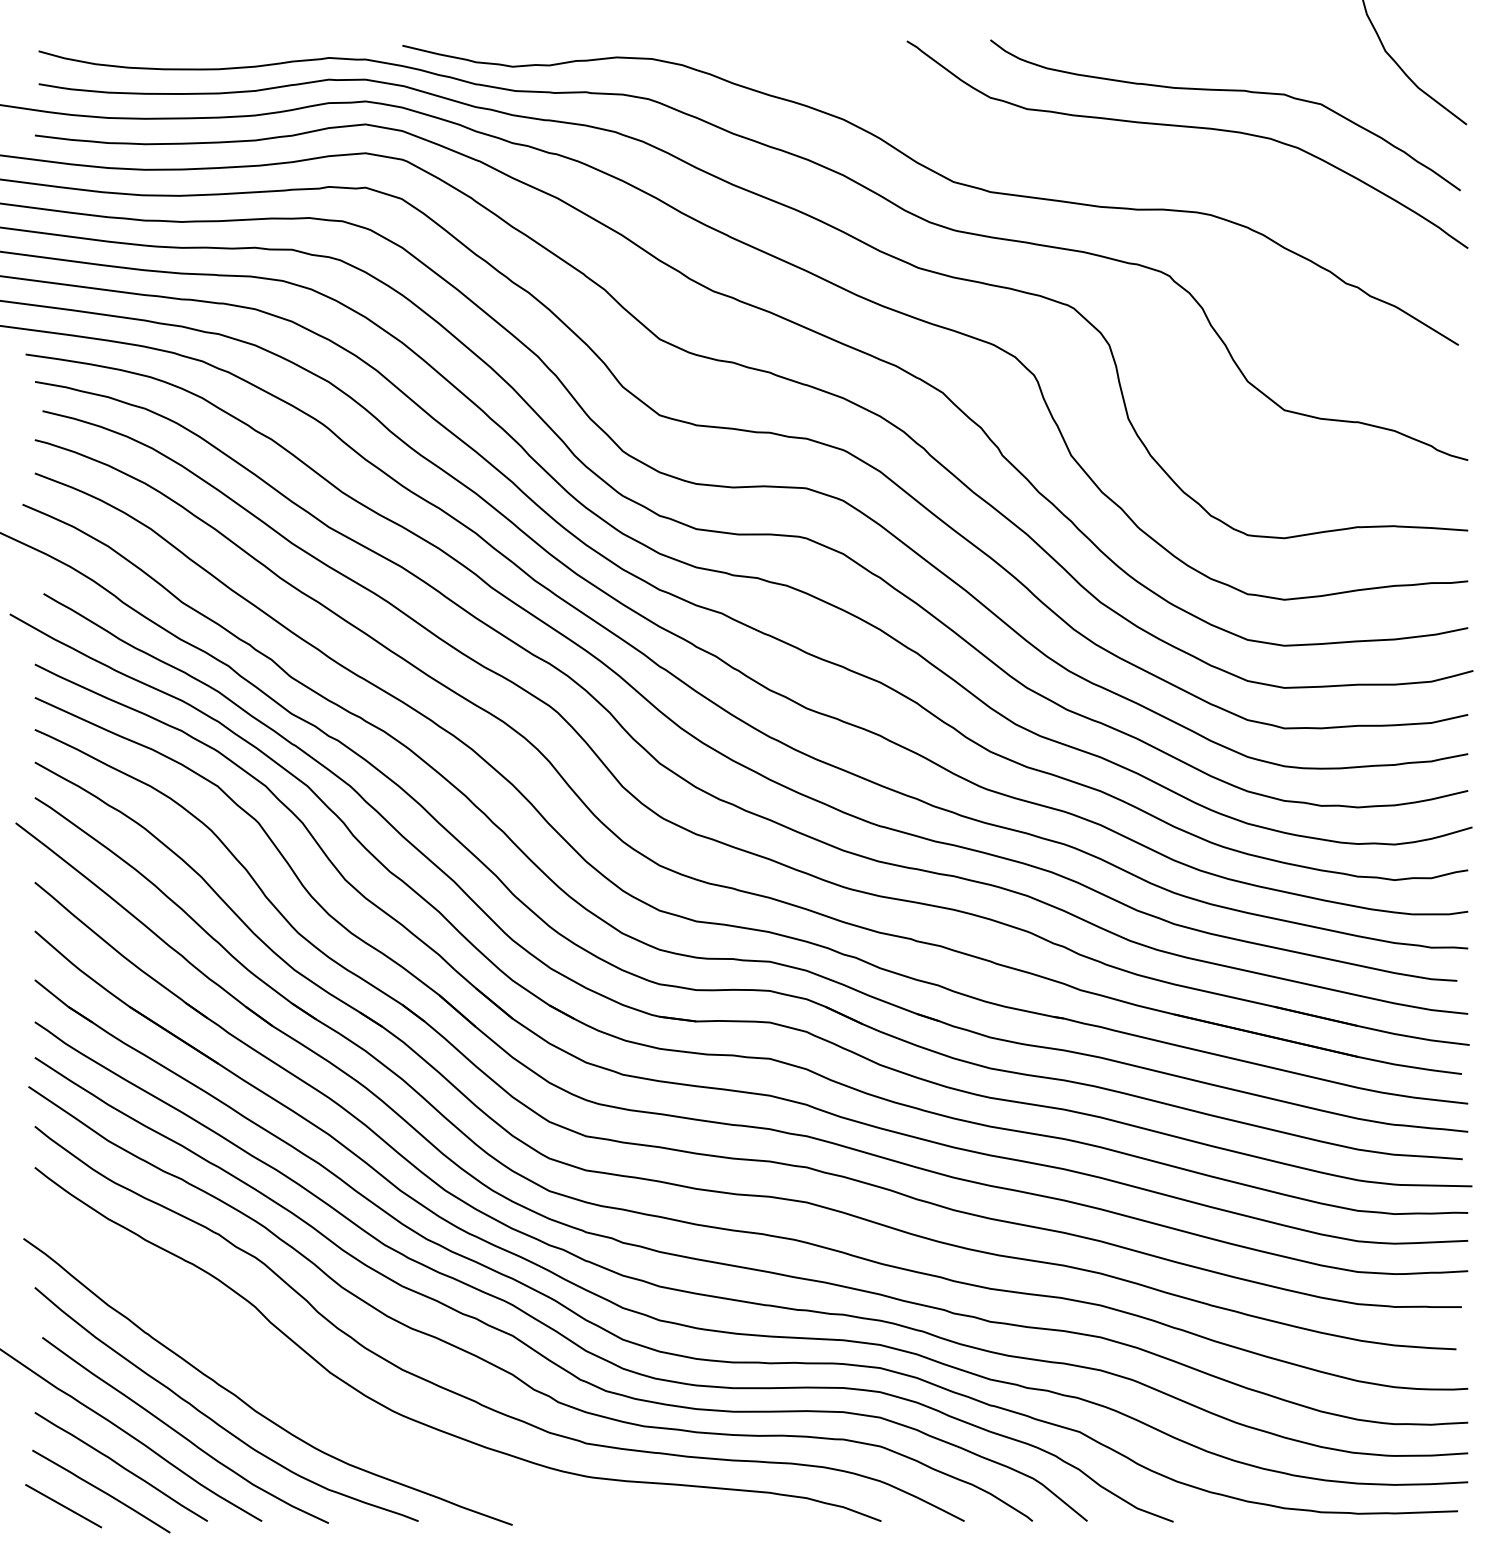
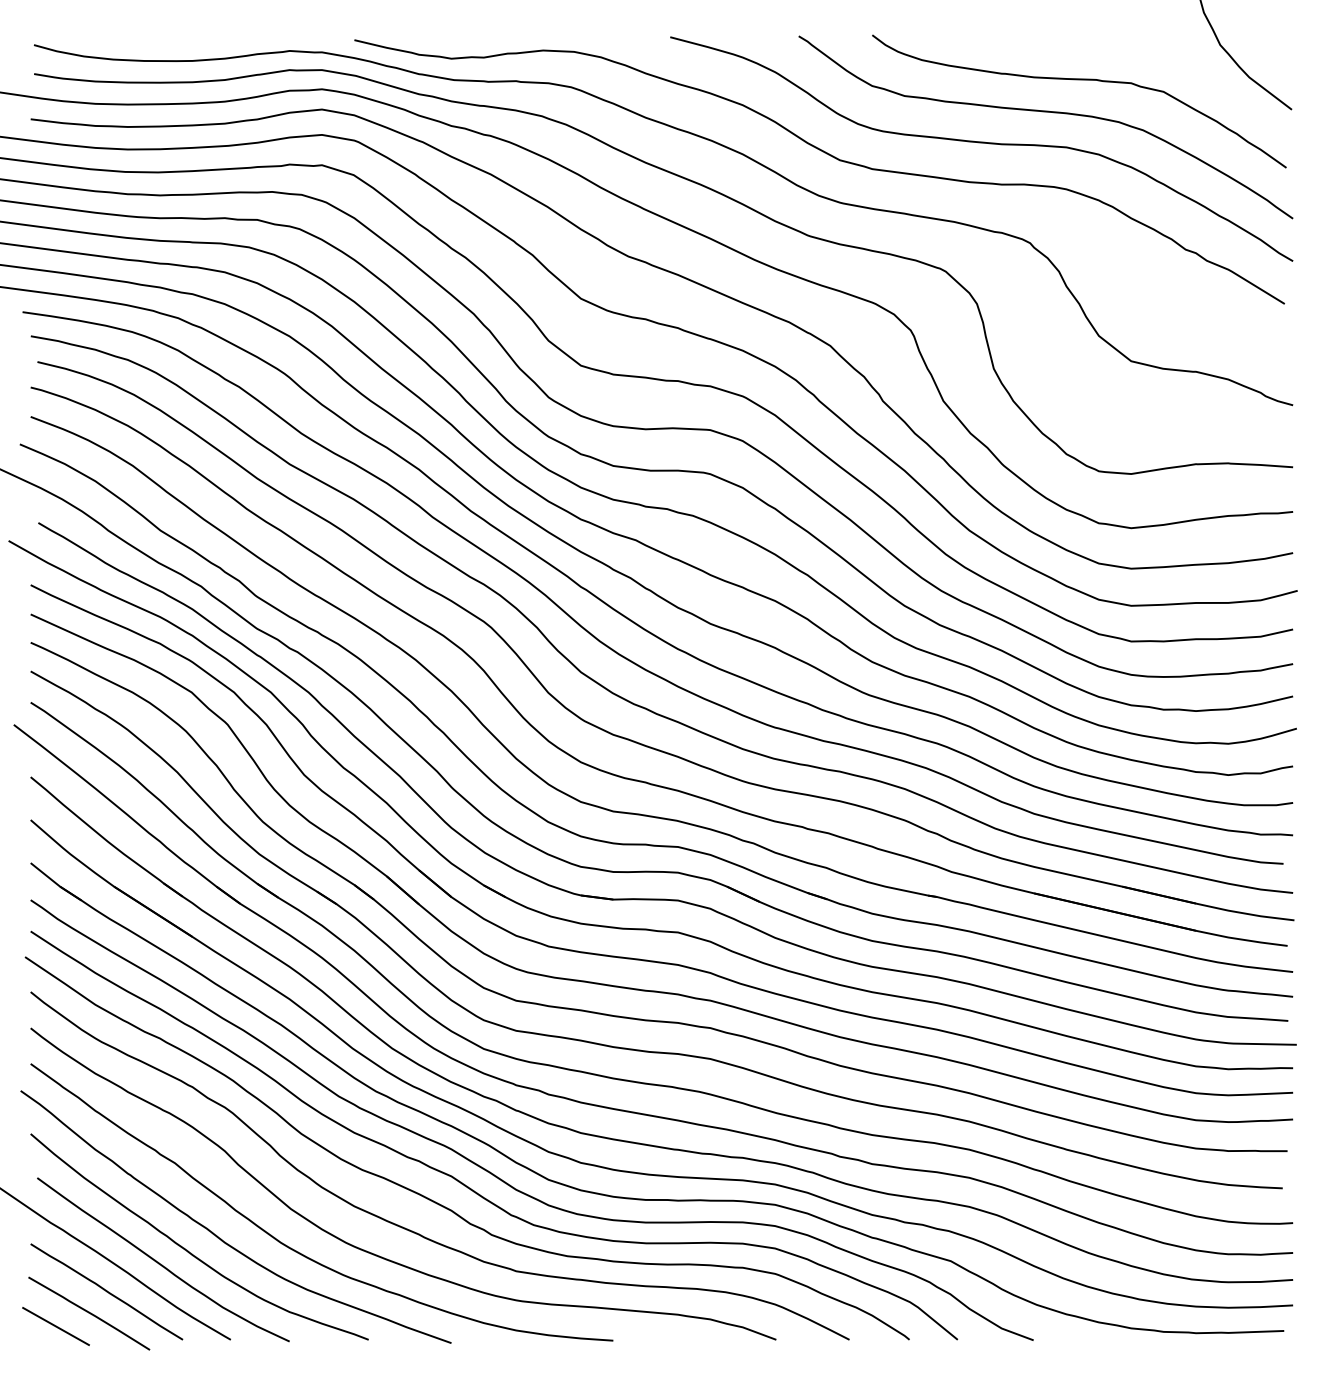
curve: (1114, 163) -> (981, 143), added
curve: (330, 1416) -> (291, 1247), added

